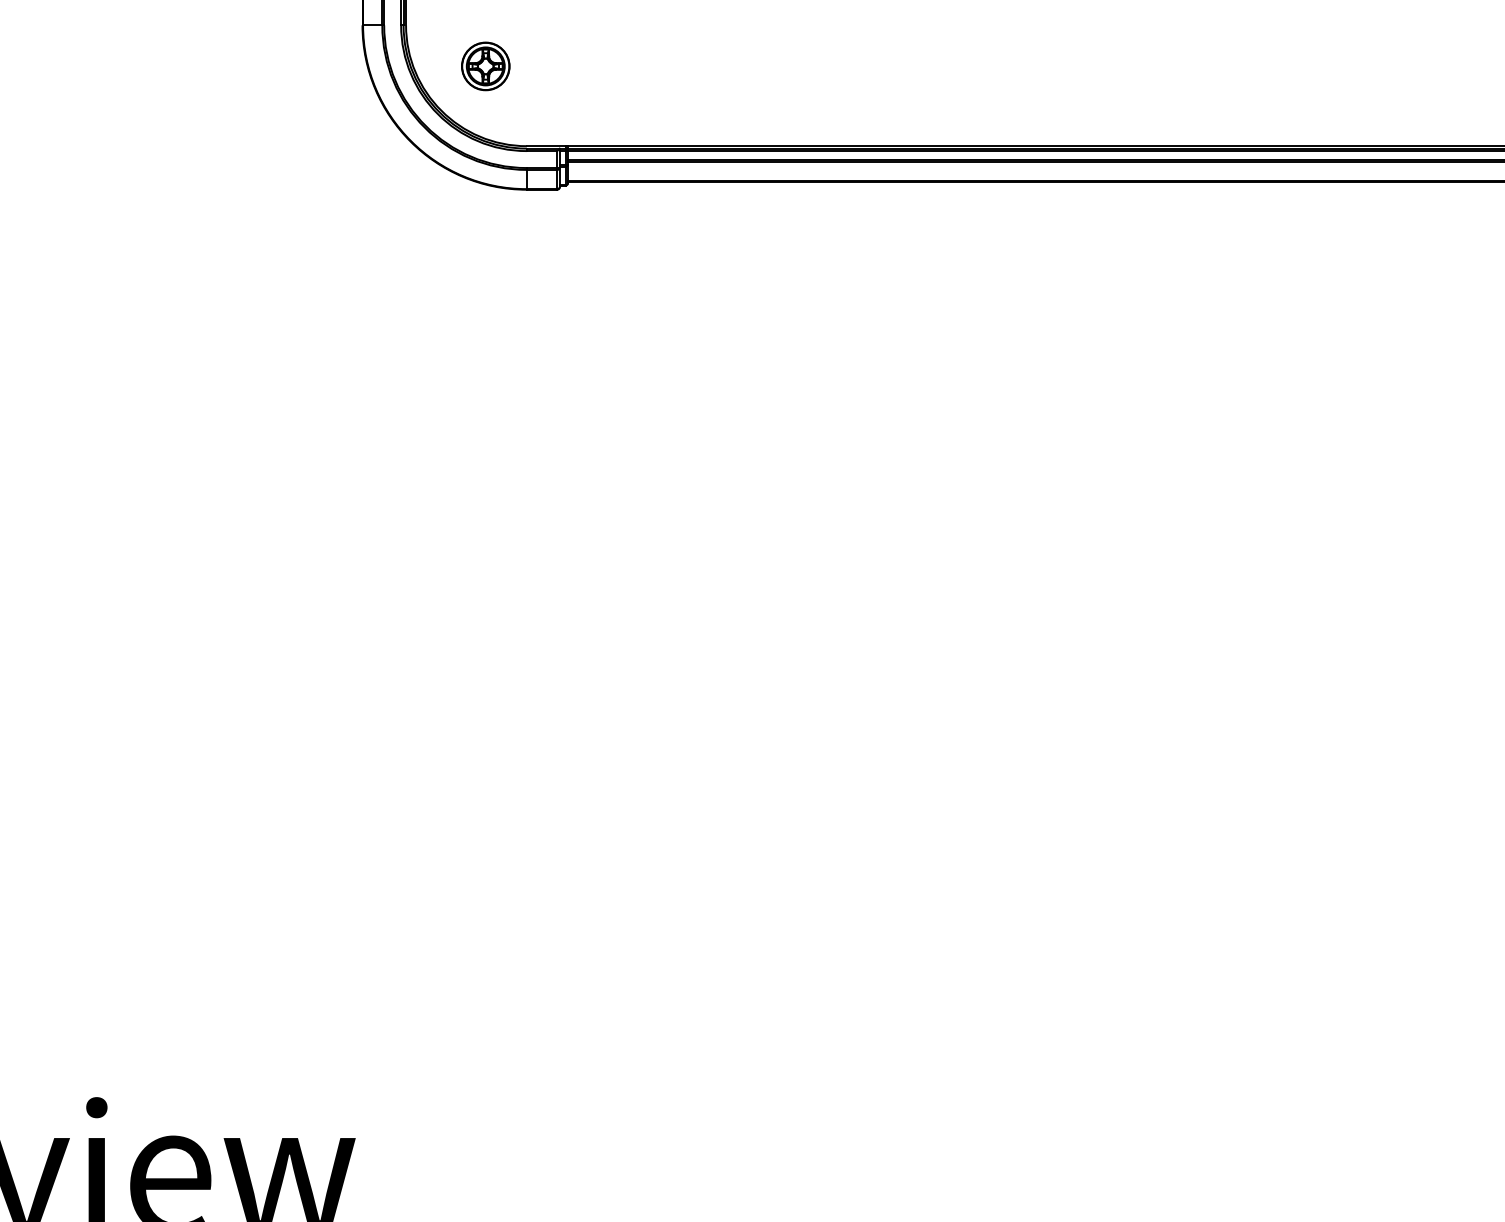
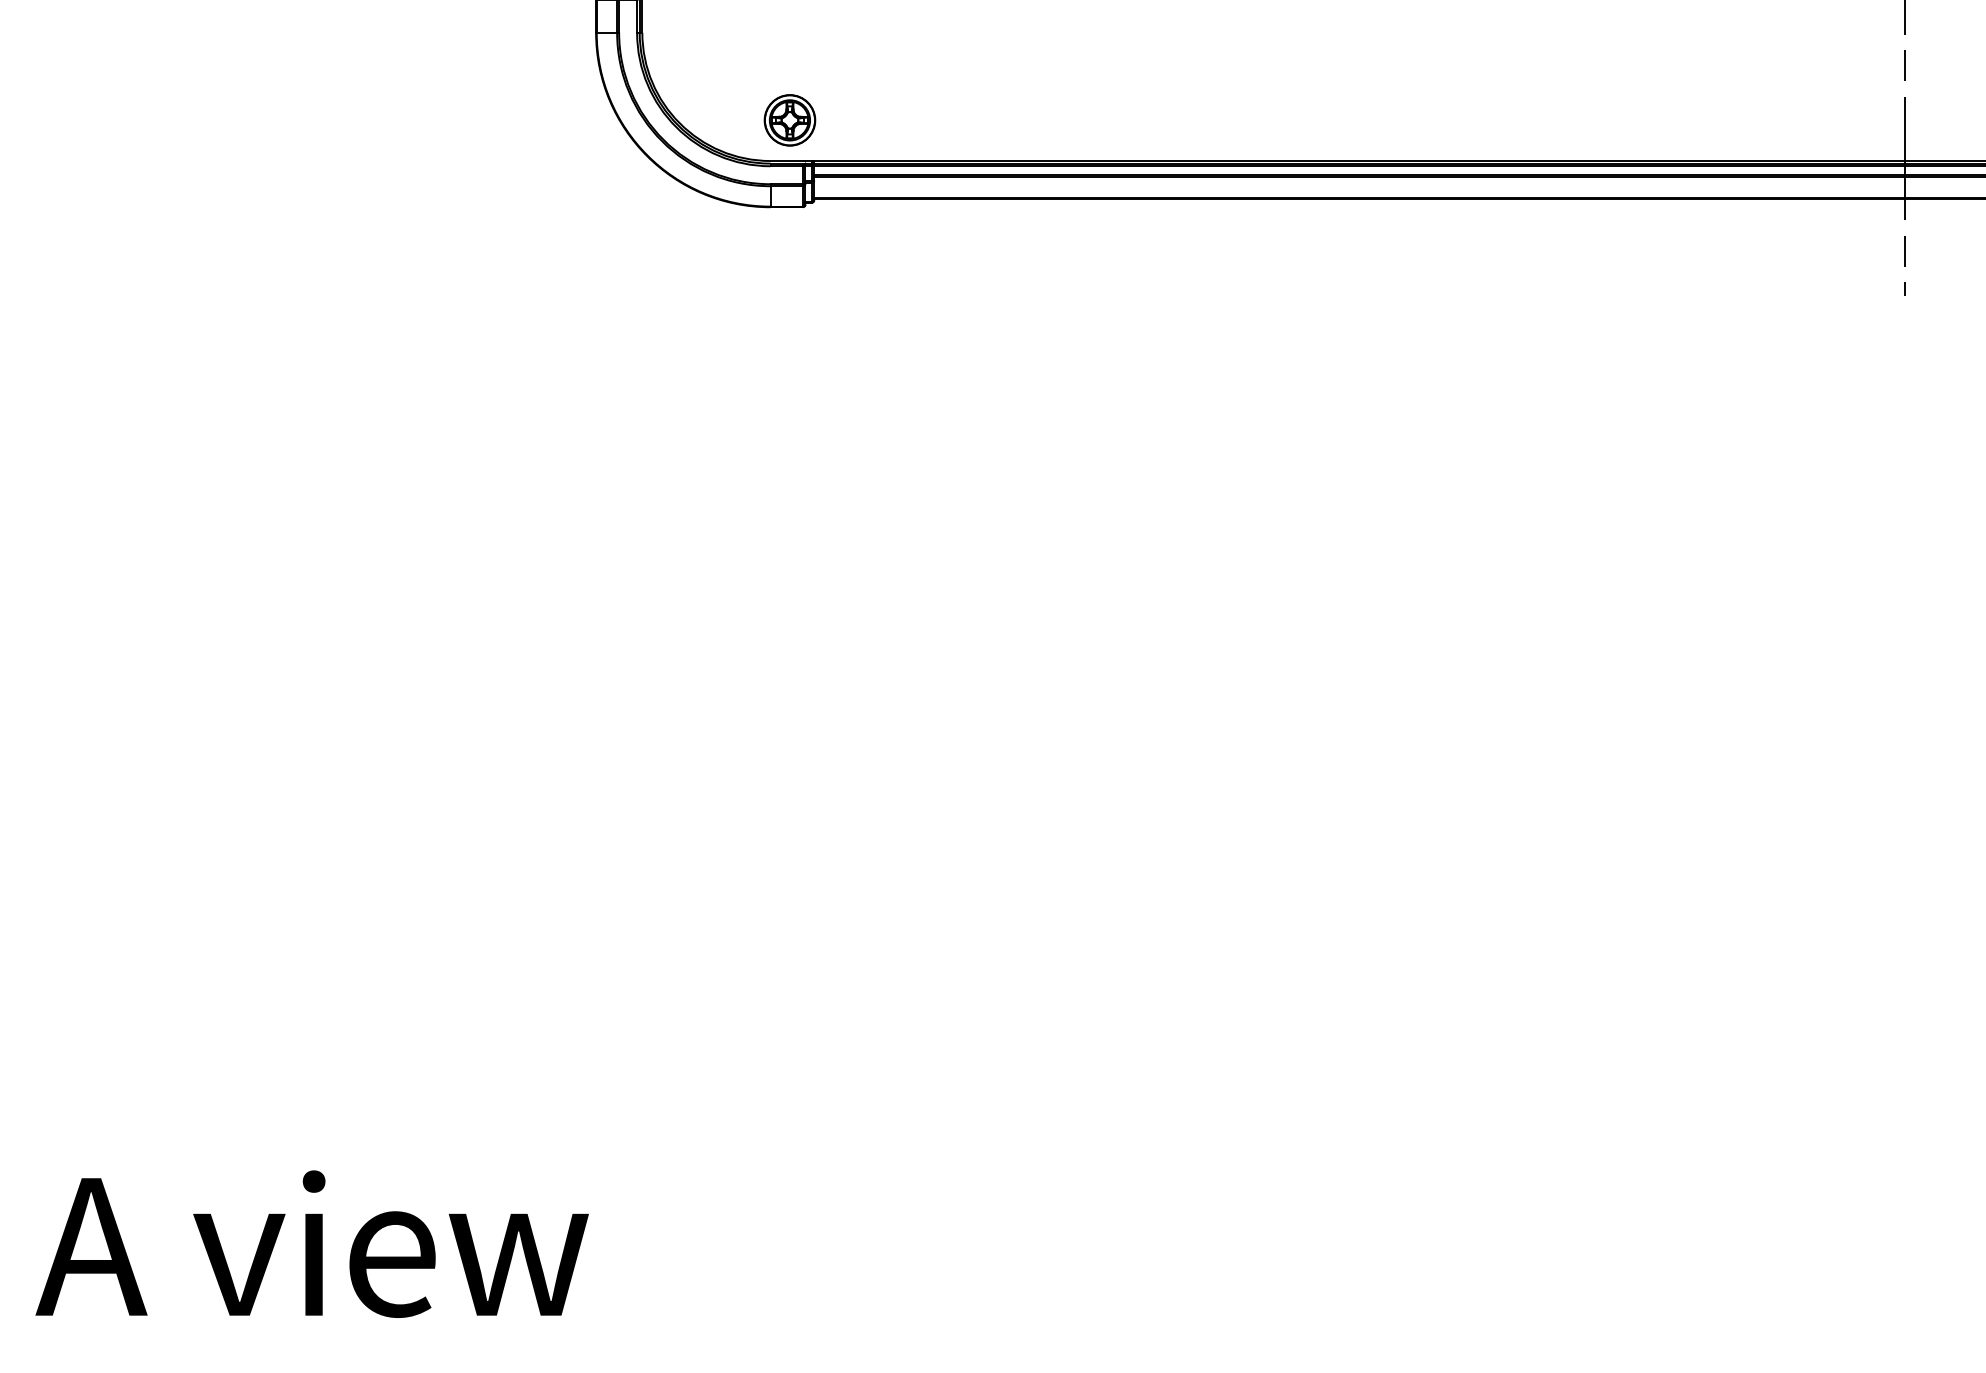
part: (485, 66) -> (789, 120), moved

